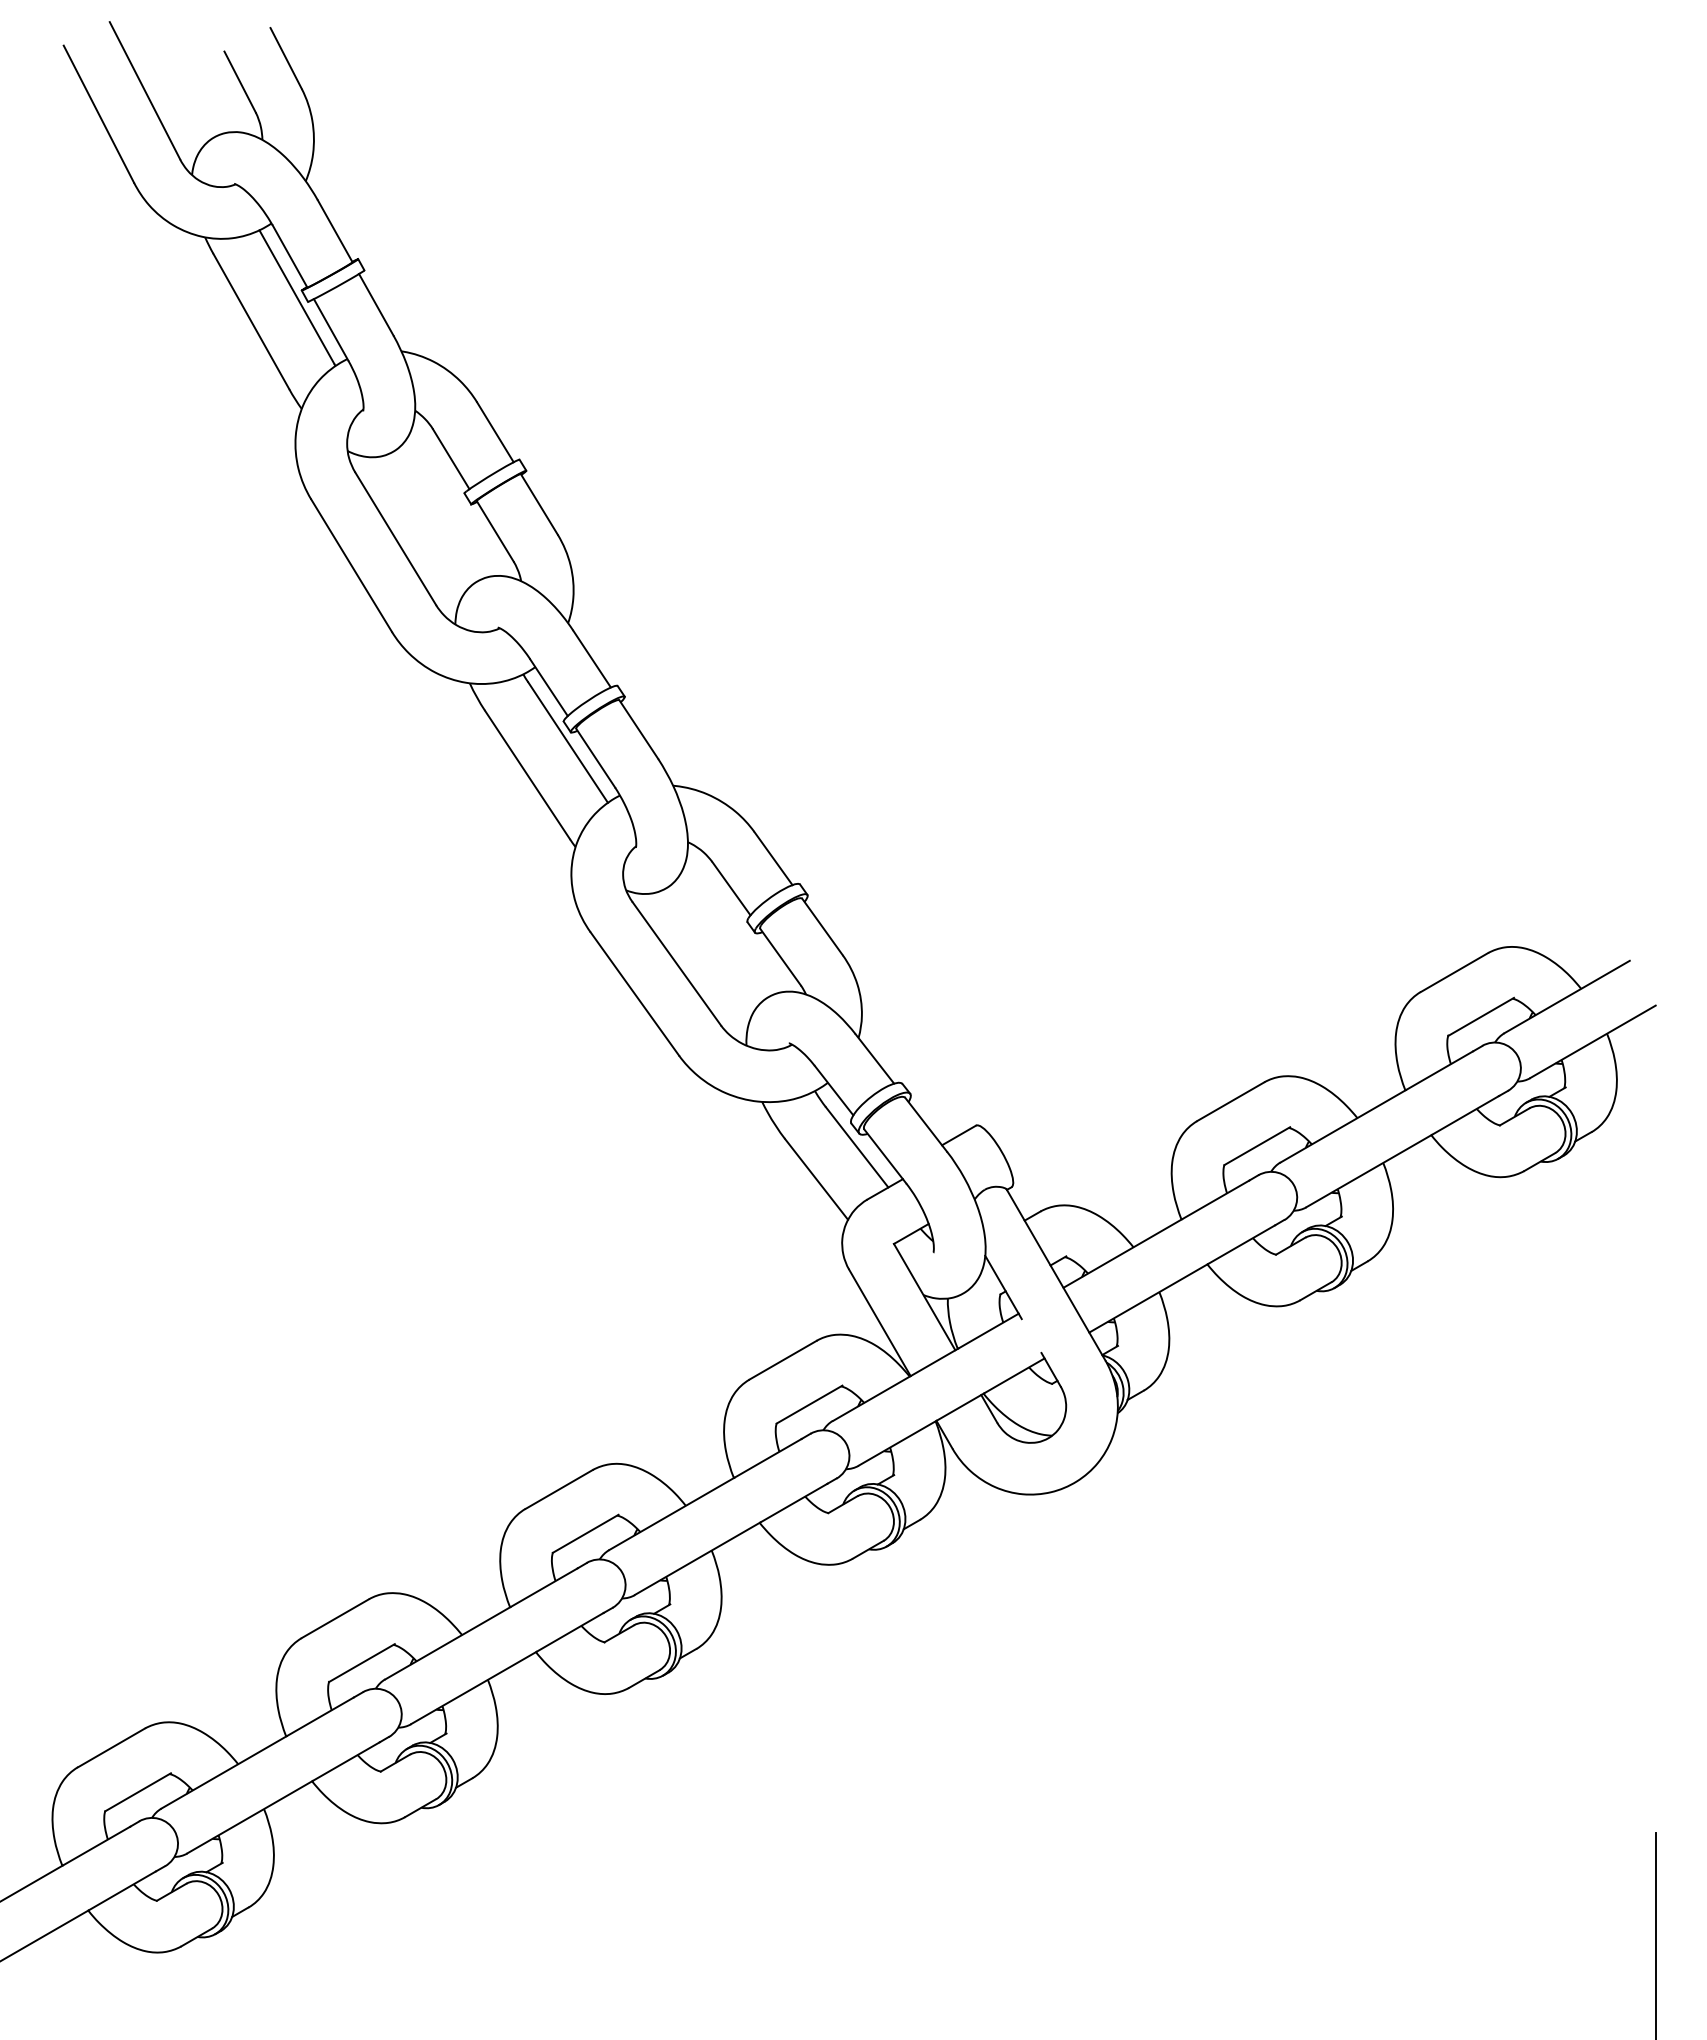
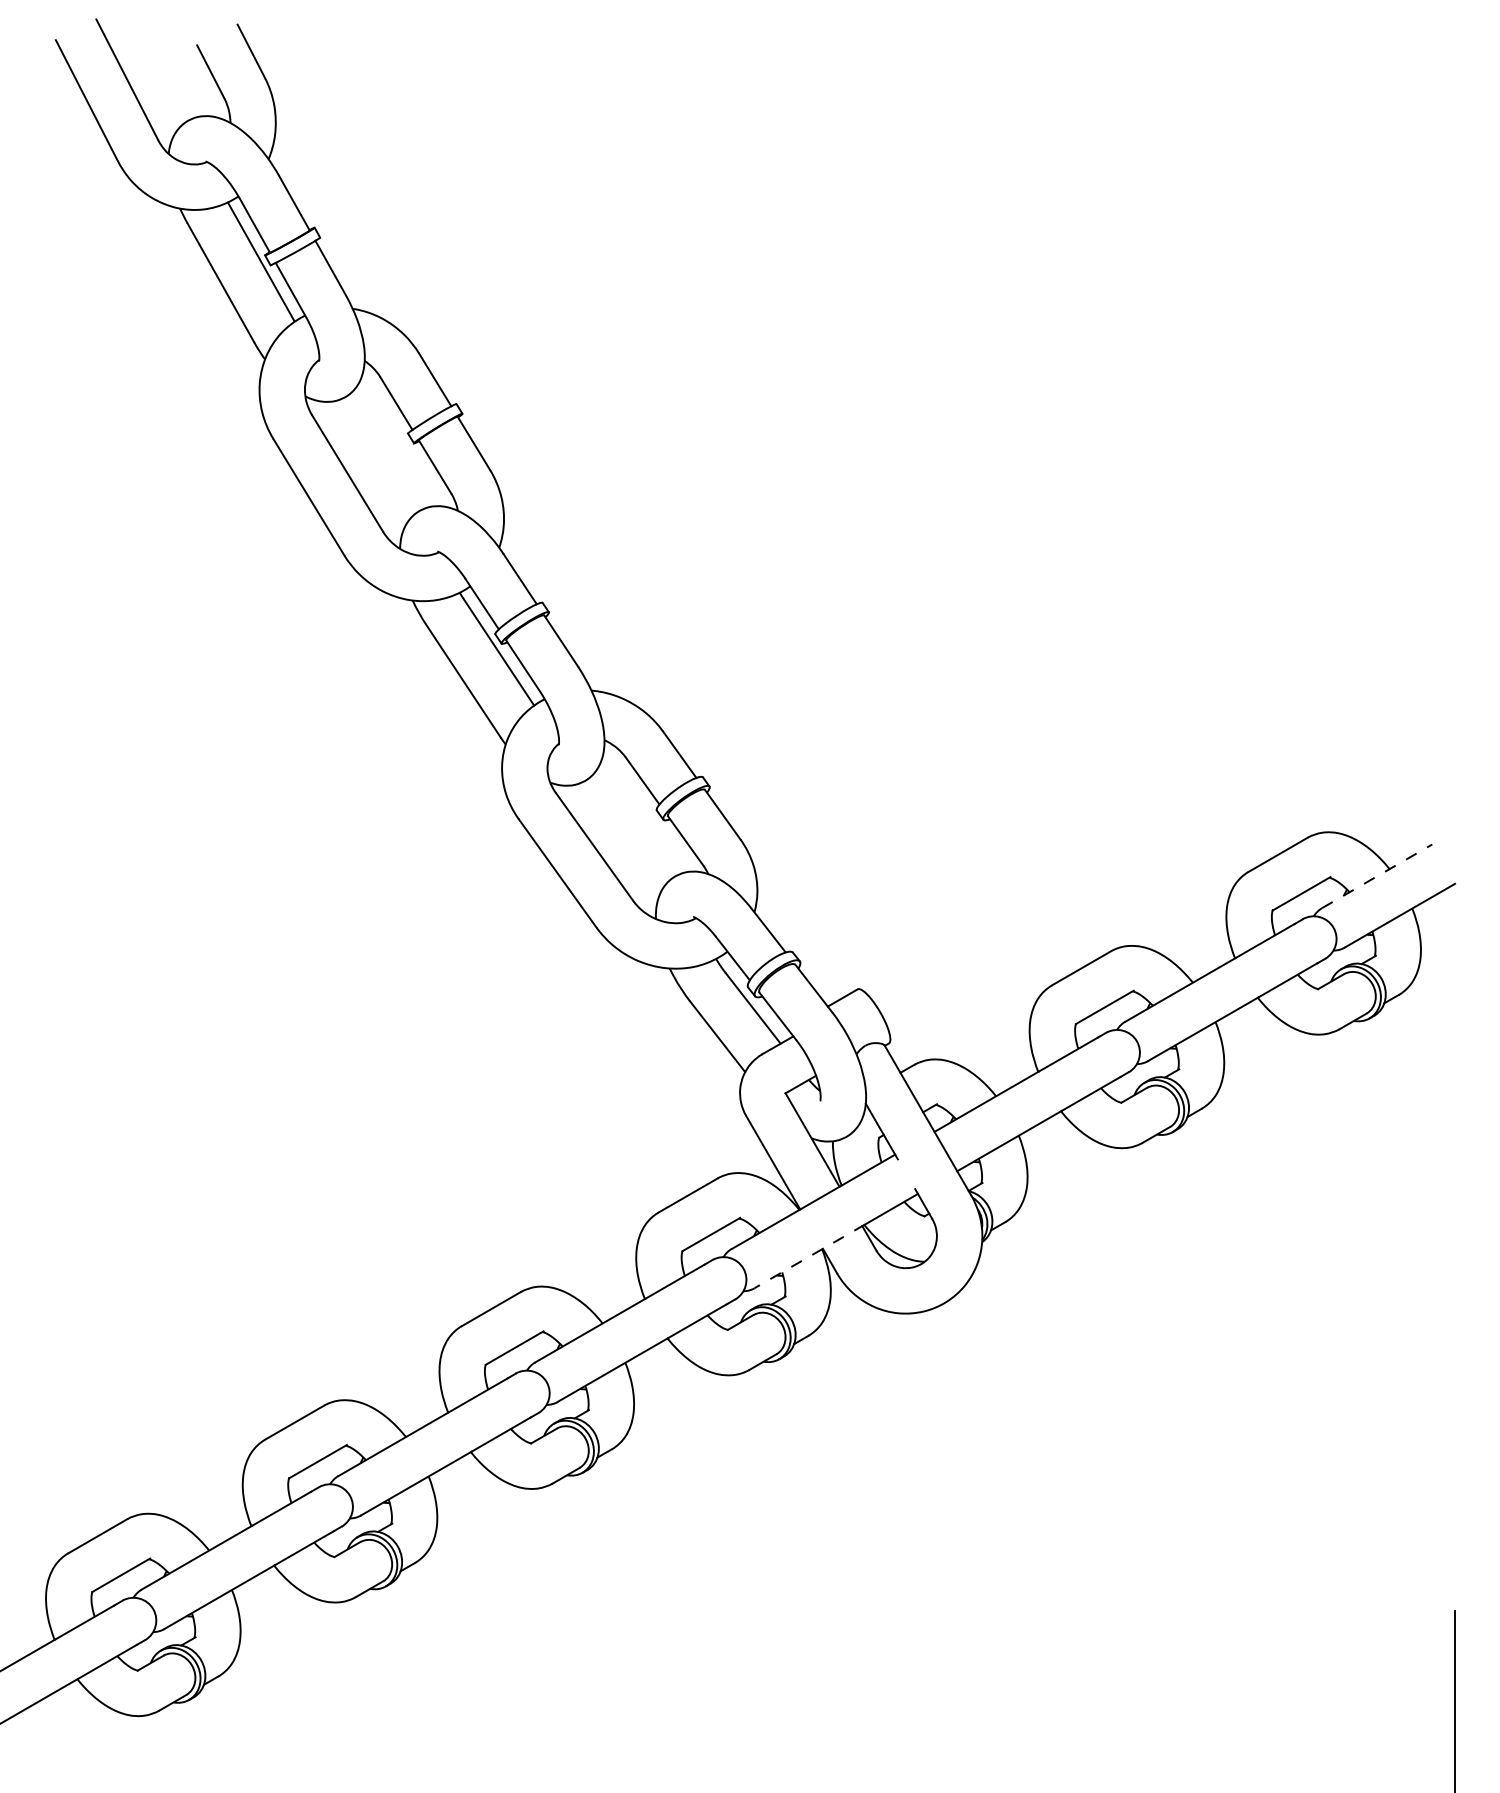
line: (1567, 996) -> (1377, 875), solid -> dashed
line: (921, 1429) -> (809, 1256), solid -> dashed

